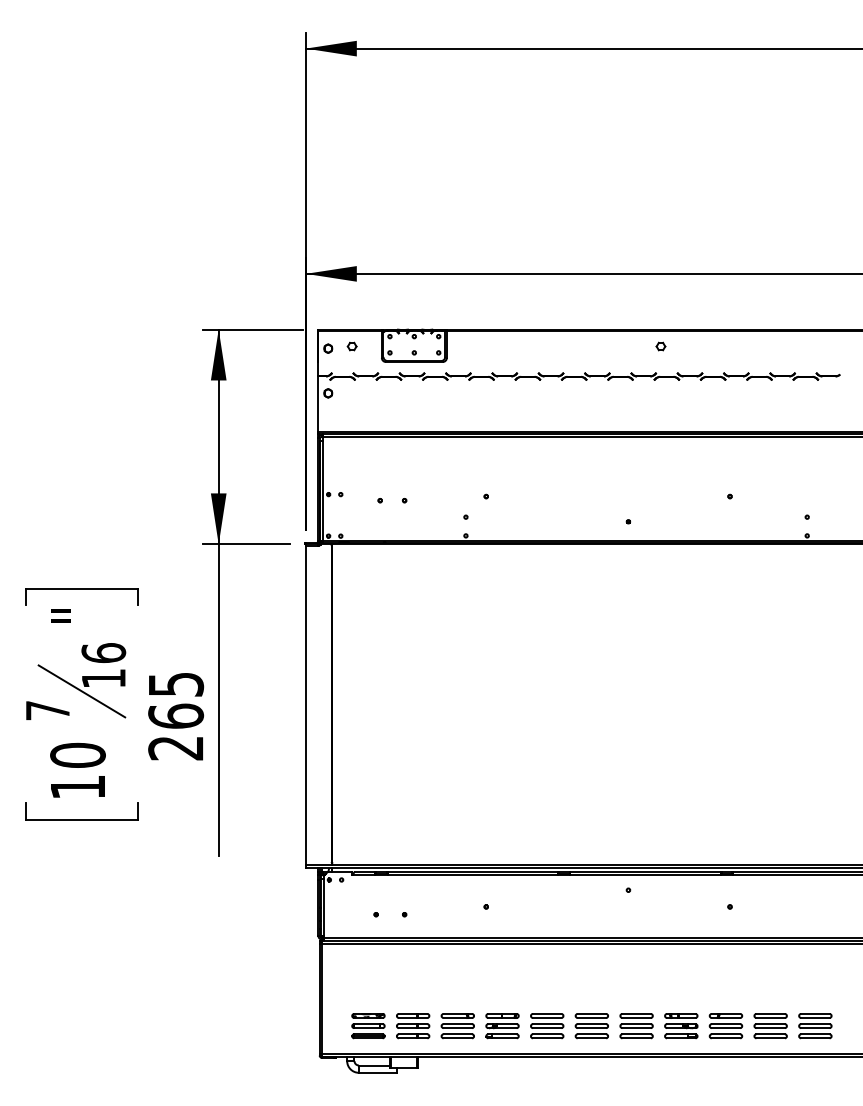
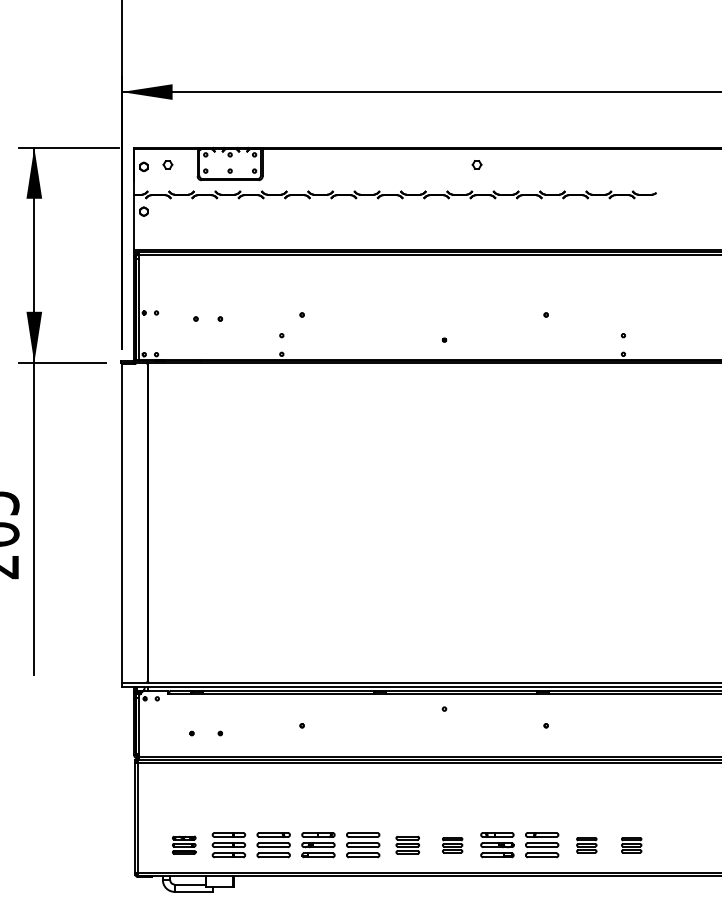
part: (368, 1026) -> (184, 845), size x0.7
part: (591, 1026) -> (407, 845), size x0.7
part: (636, 1026) -> (452, 845), size x0.6
part: (770, 1026) -> (586, 845), size x0.6
part: (815, 1026) -> (631, 845), size x0.6

